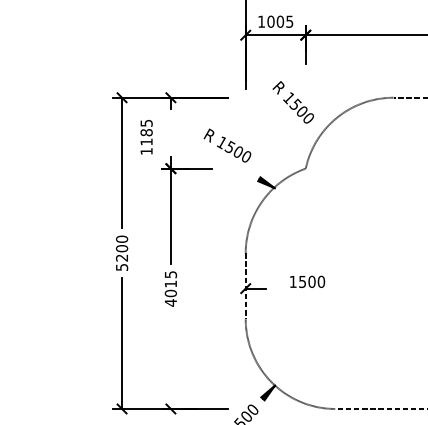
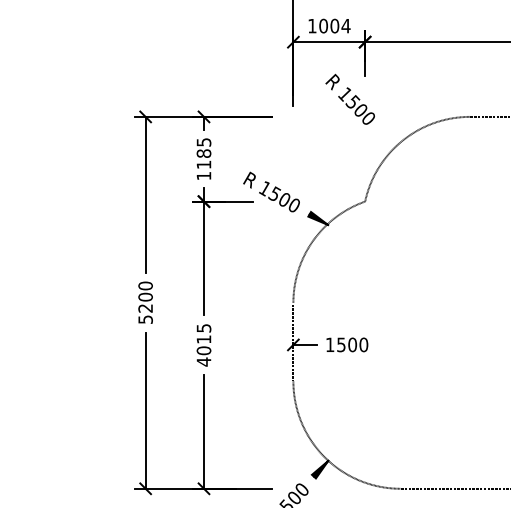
text: (289, 22) -> (345, 26), 1005 -> 1004
text: (292, 101) -> (349, 98), moved
text: (146, 136) -> (203, 158), moved
text: (227, 145) -> (271, 191), moved
text: (307, 281) -> (347, 344), moved
line: (171, 361) -> (204, 431), added

